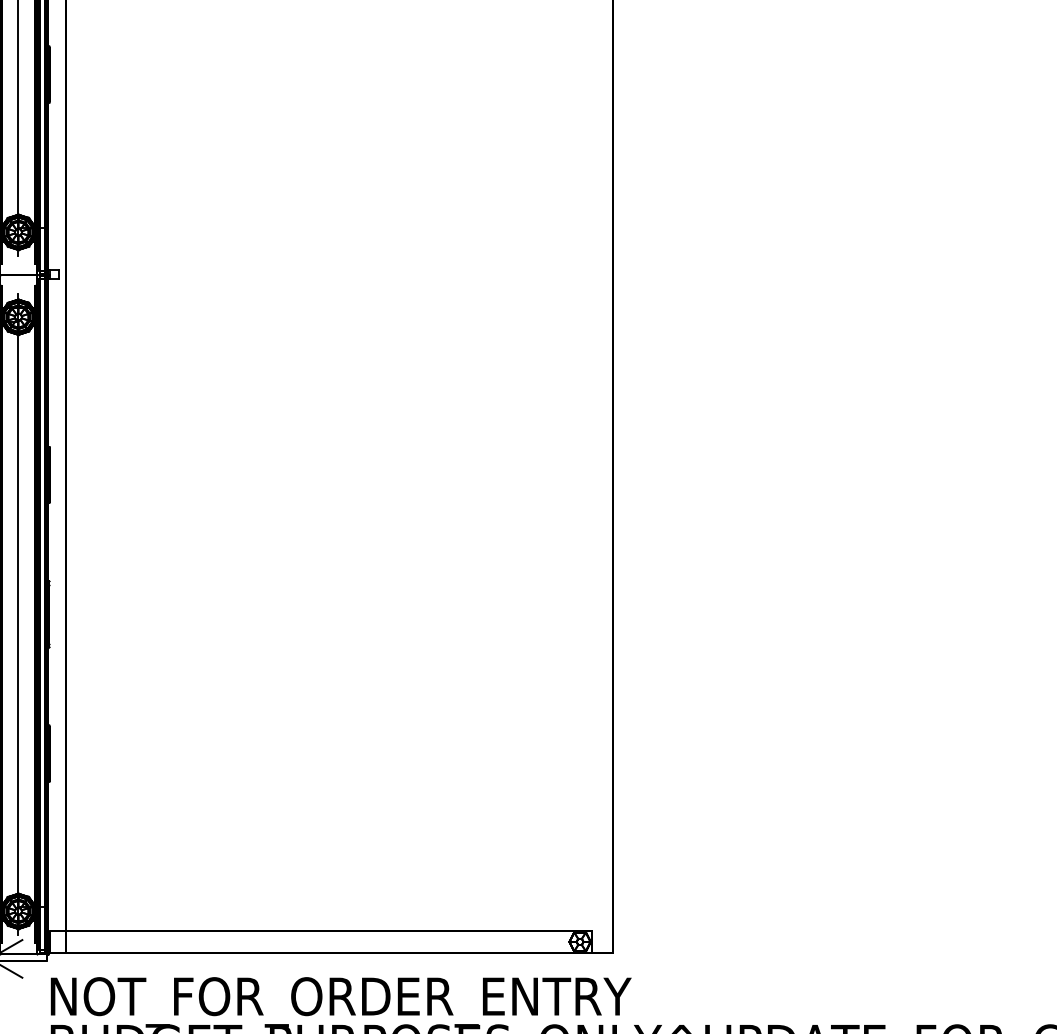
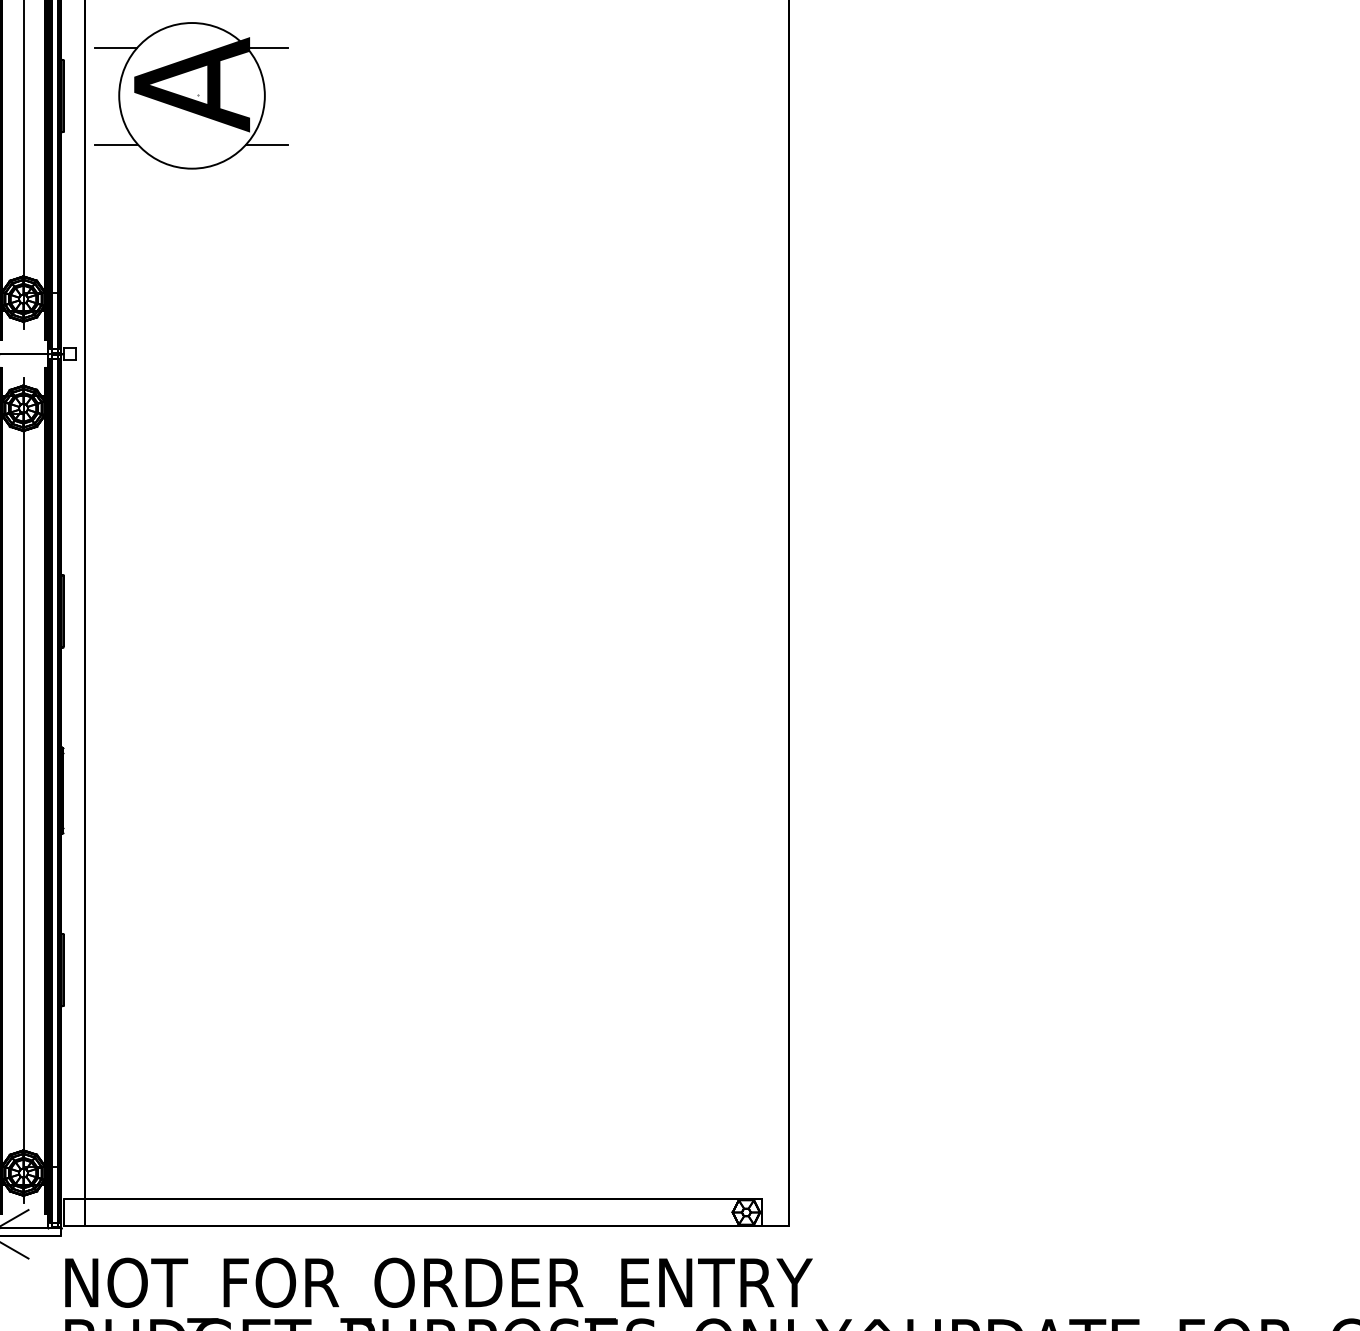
part: (148, 74) -> (191, 95), added

